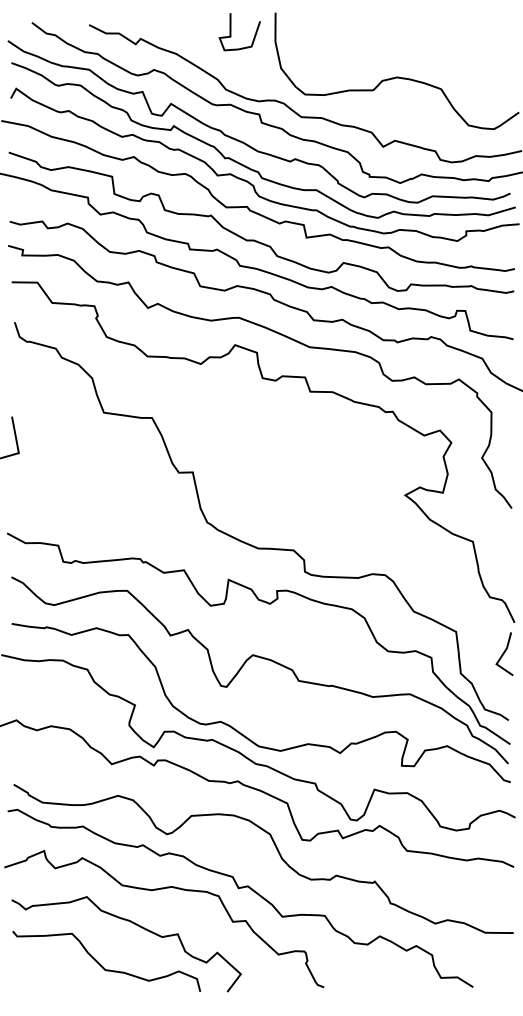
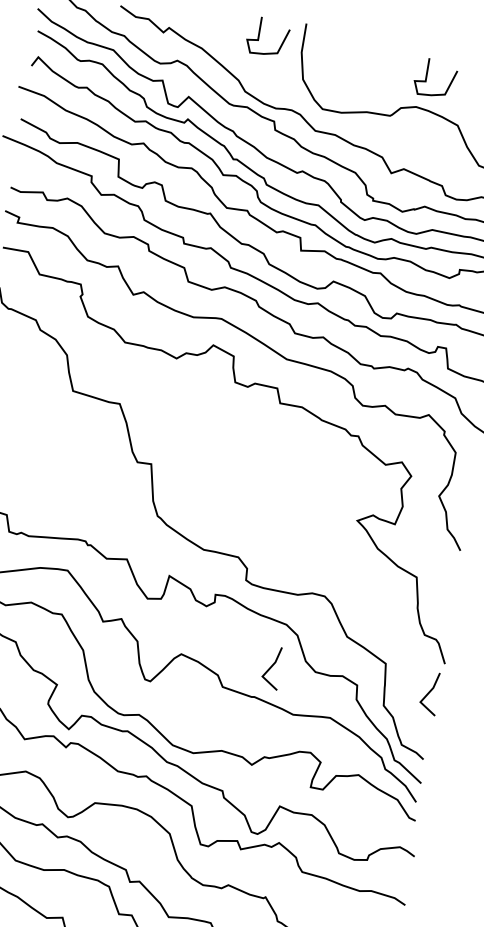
curve: (403, 46) -> (427, 77), added
line: (344, 653) -> (272, 667), added

